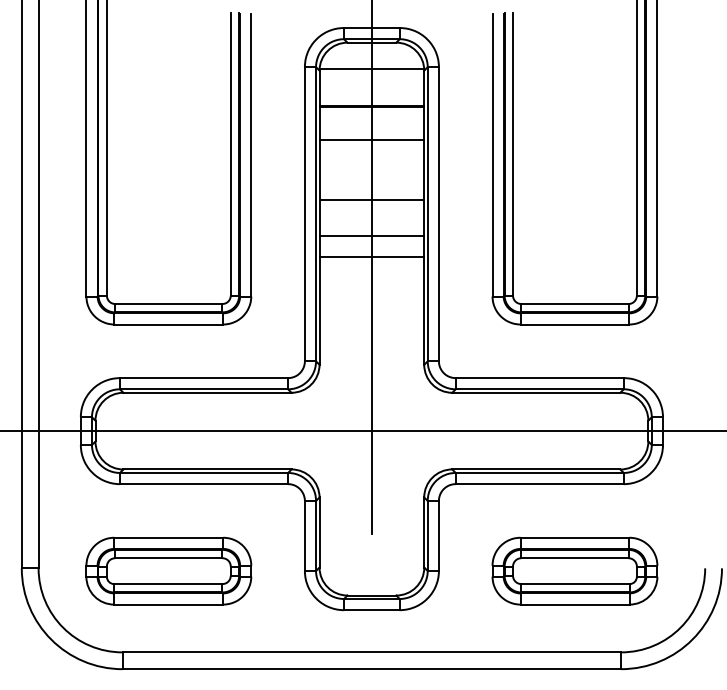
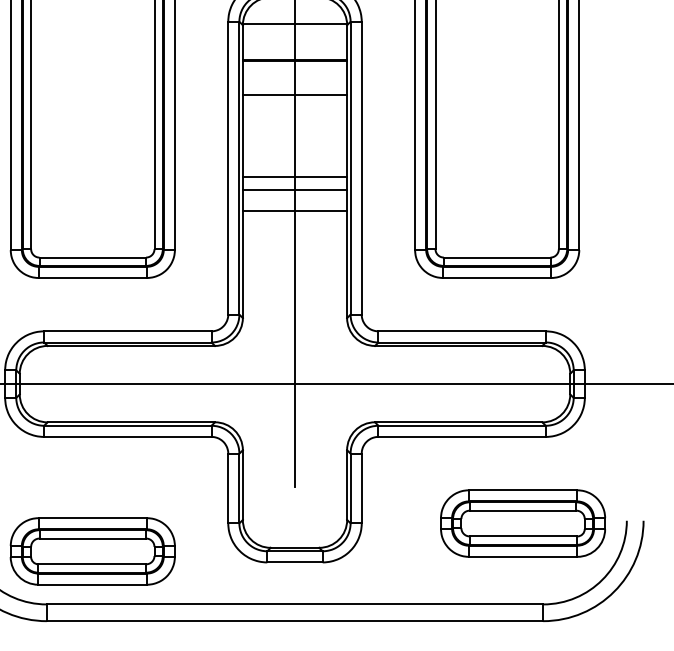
line: (371, 199) -> (294, 176), moved
part: (168, 570) -> (92, 550), moved
part: (574, 570) -> (522, 522), moved

